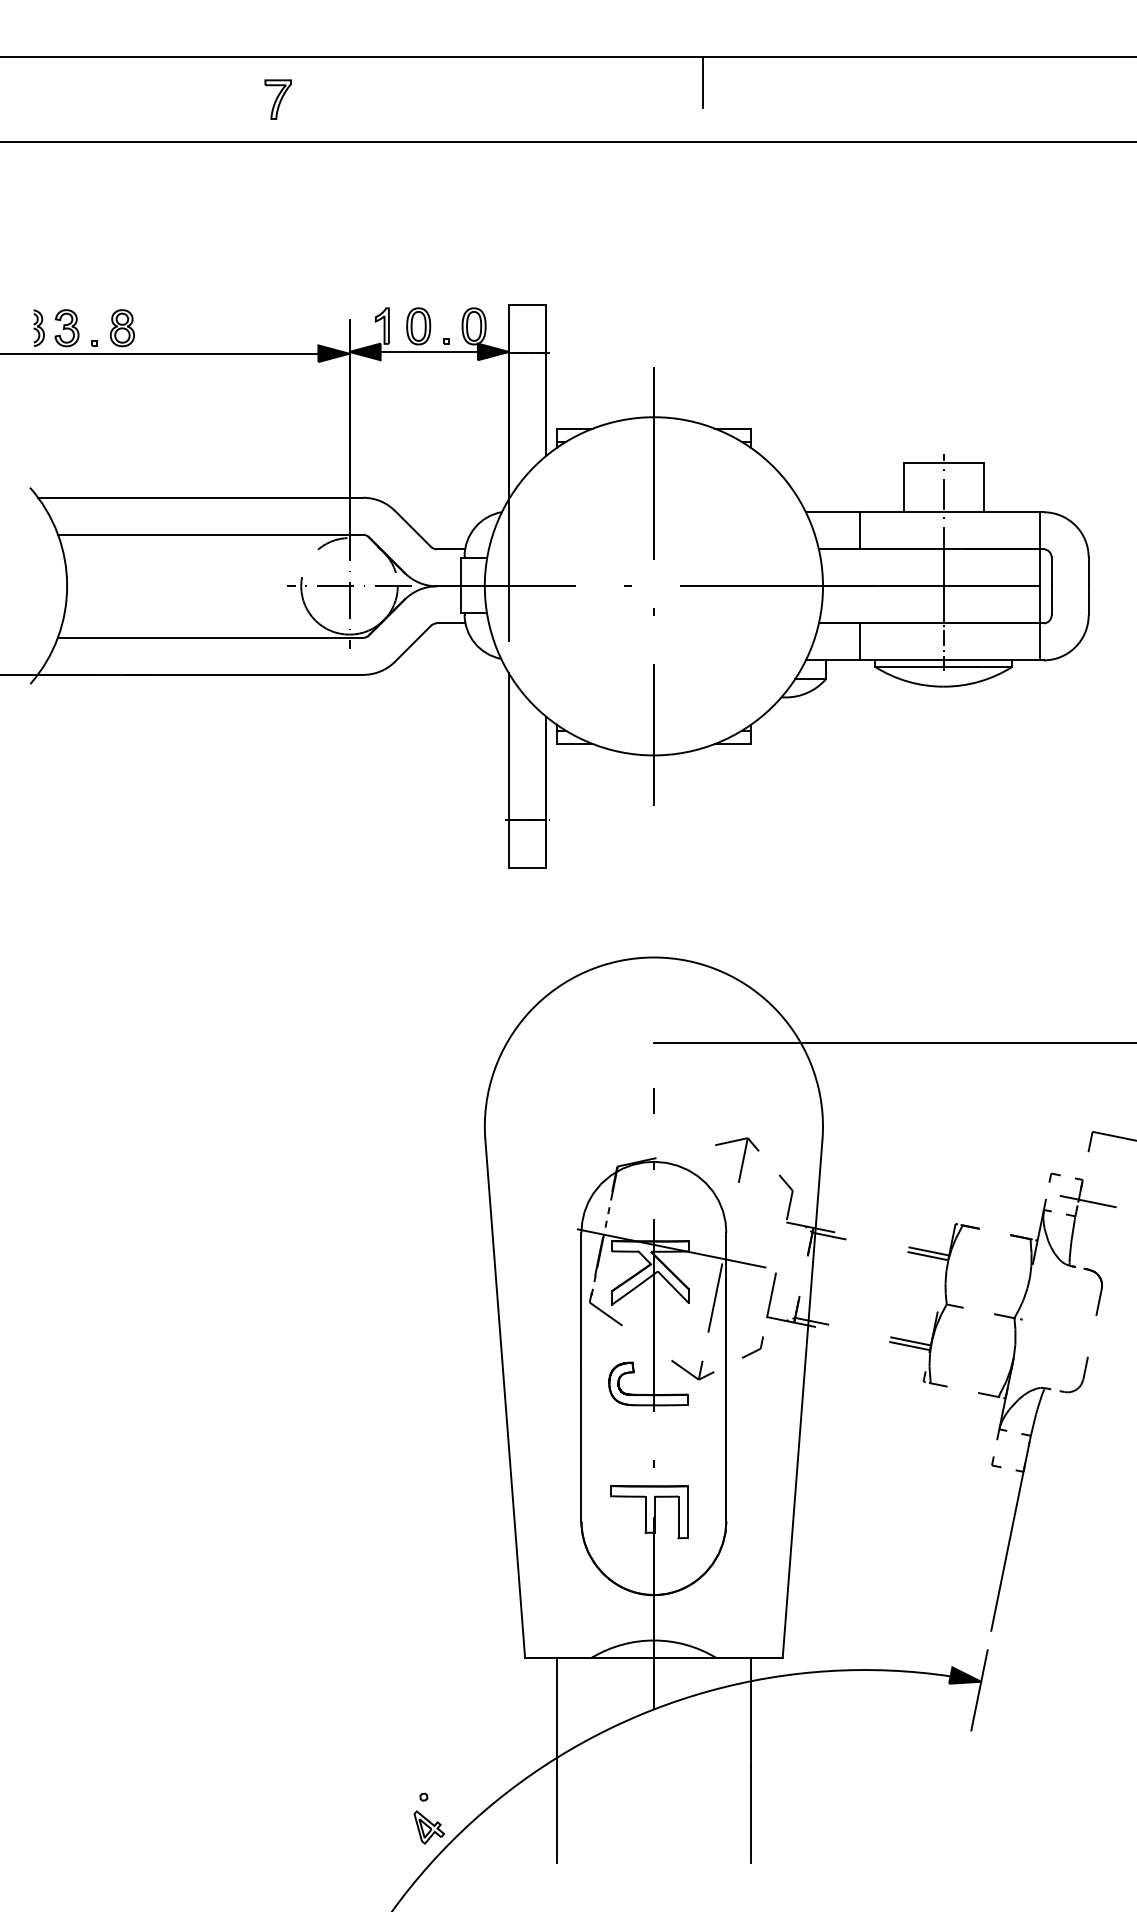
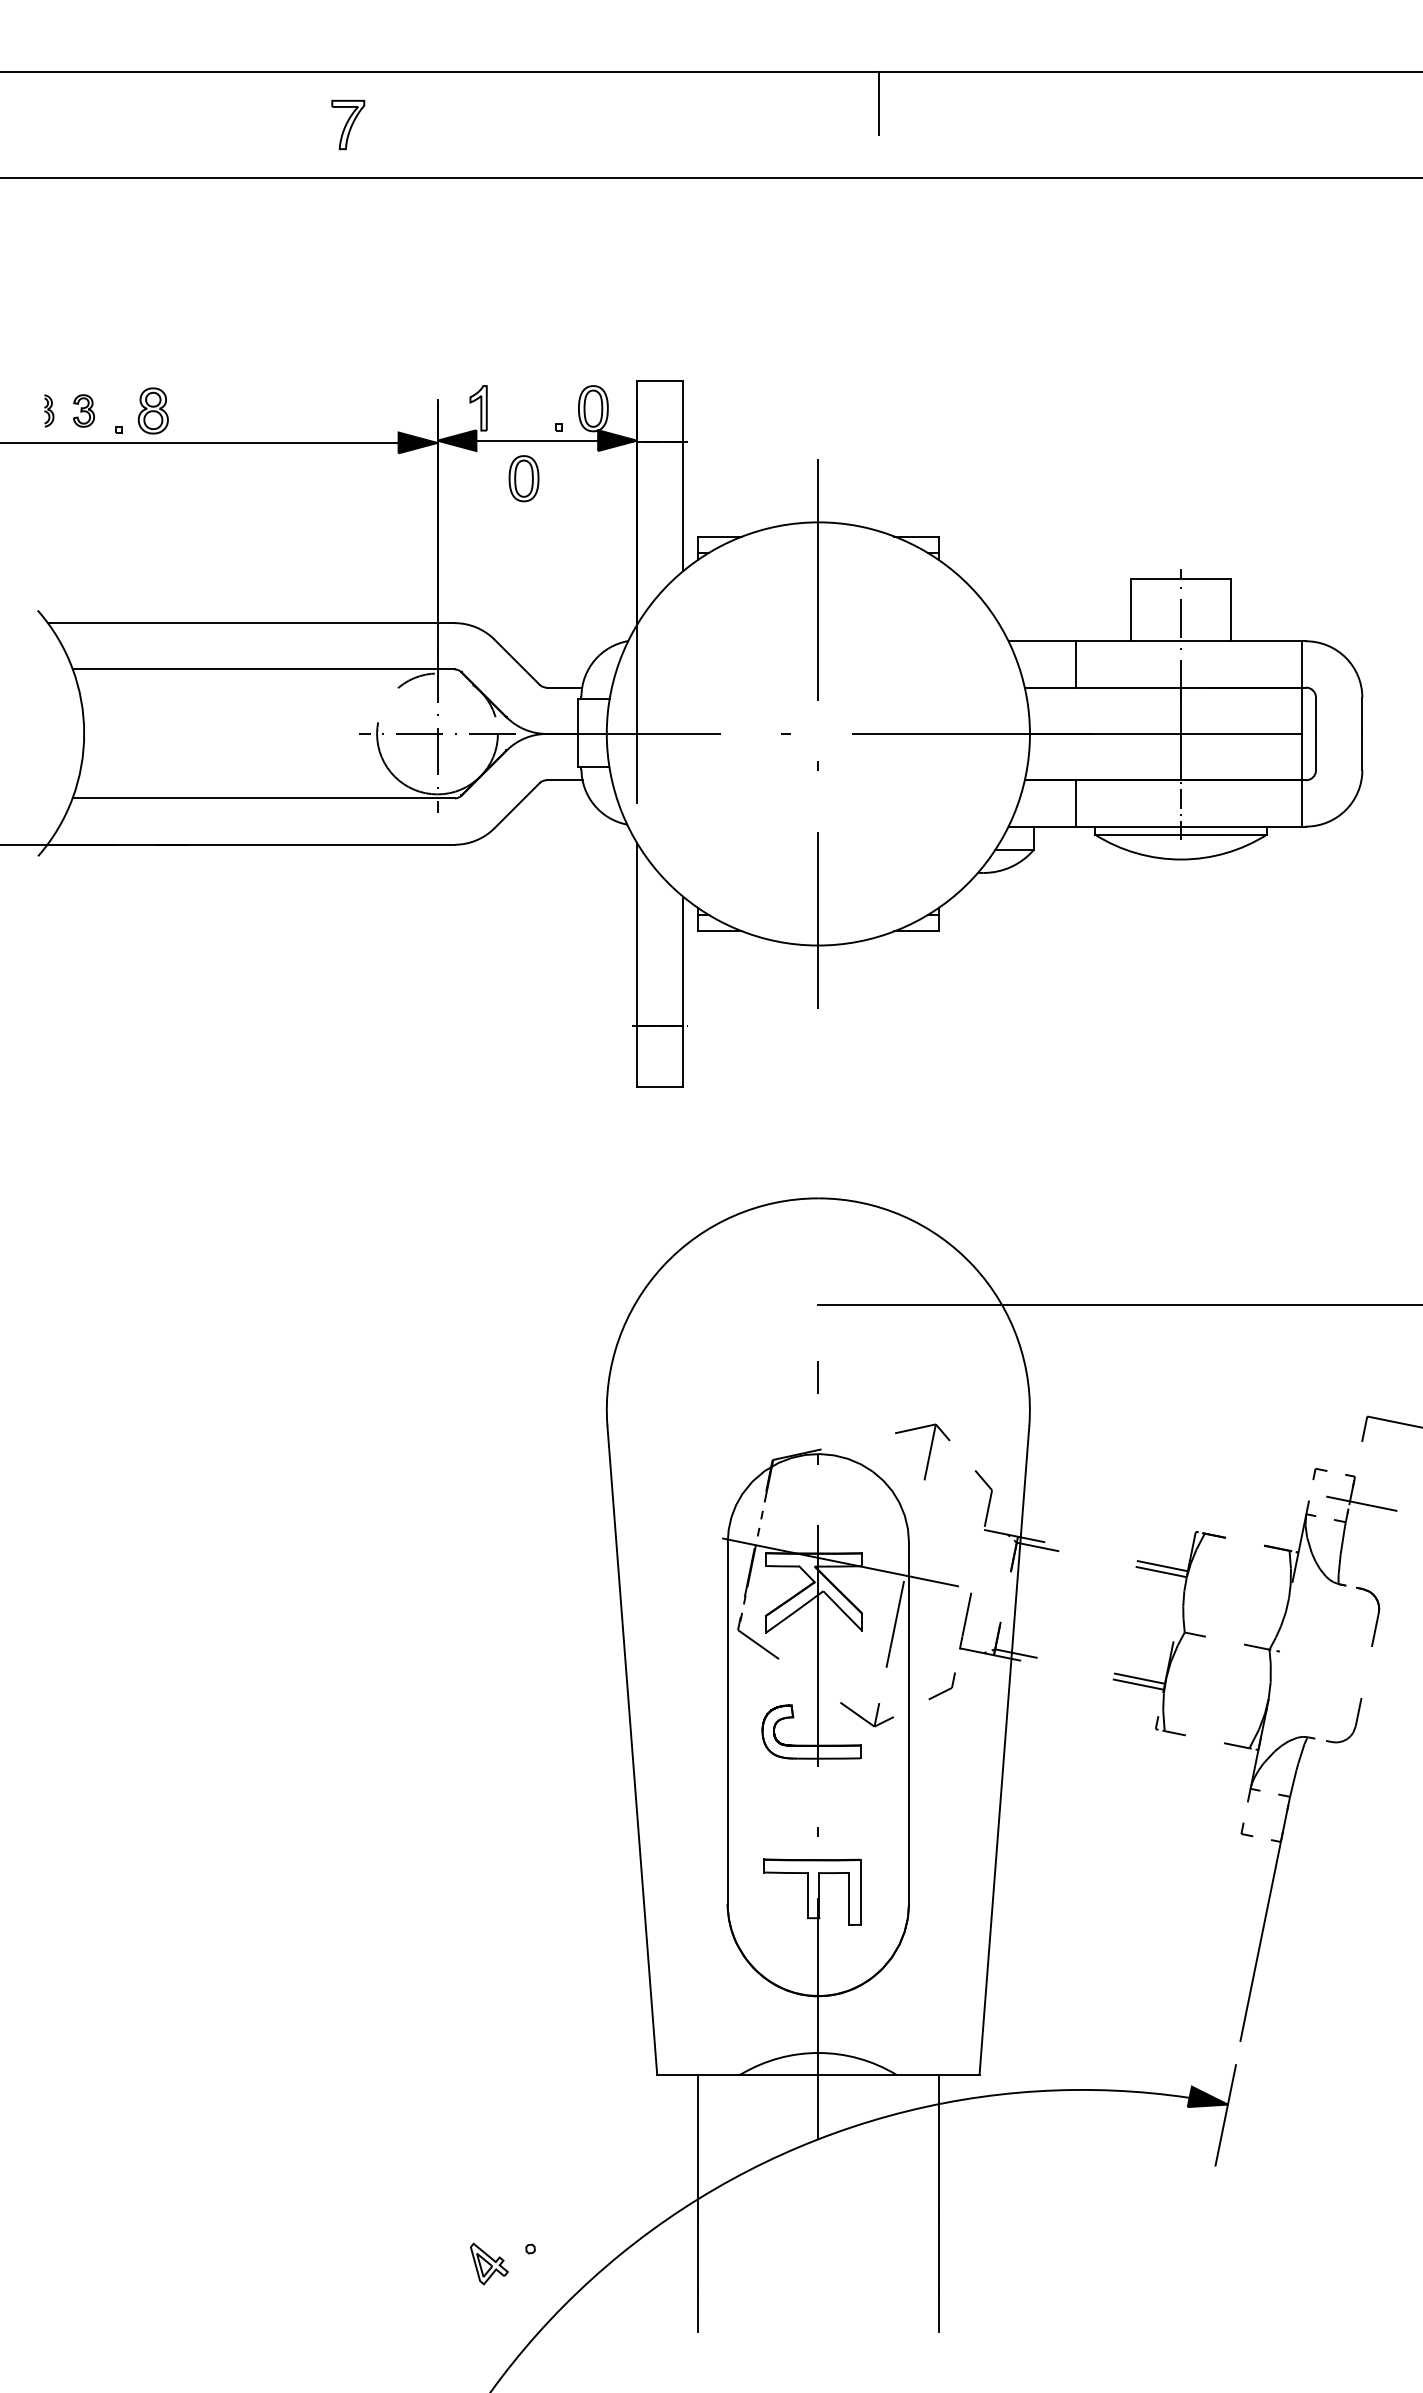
part: (418, 326) -> (523, 478), moved
part: (39, 327) -> (49, 410), size x0.7
part: (66, 327) -> (83, 410), size x0.7
part: (429, 1827) -> (489, 2263), moved

